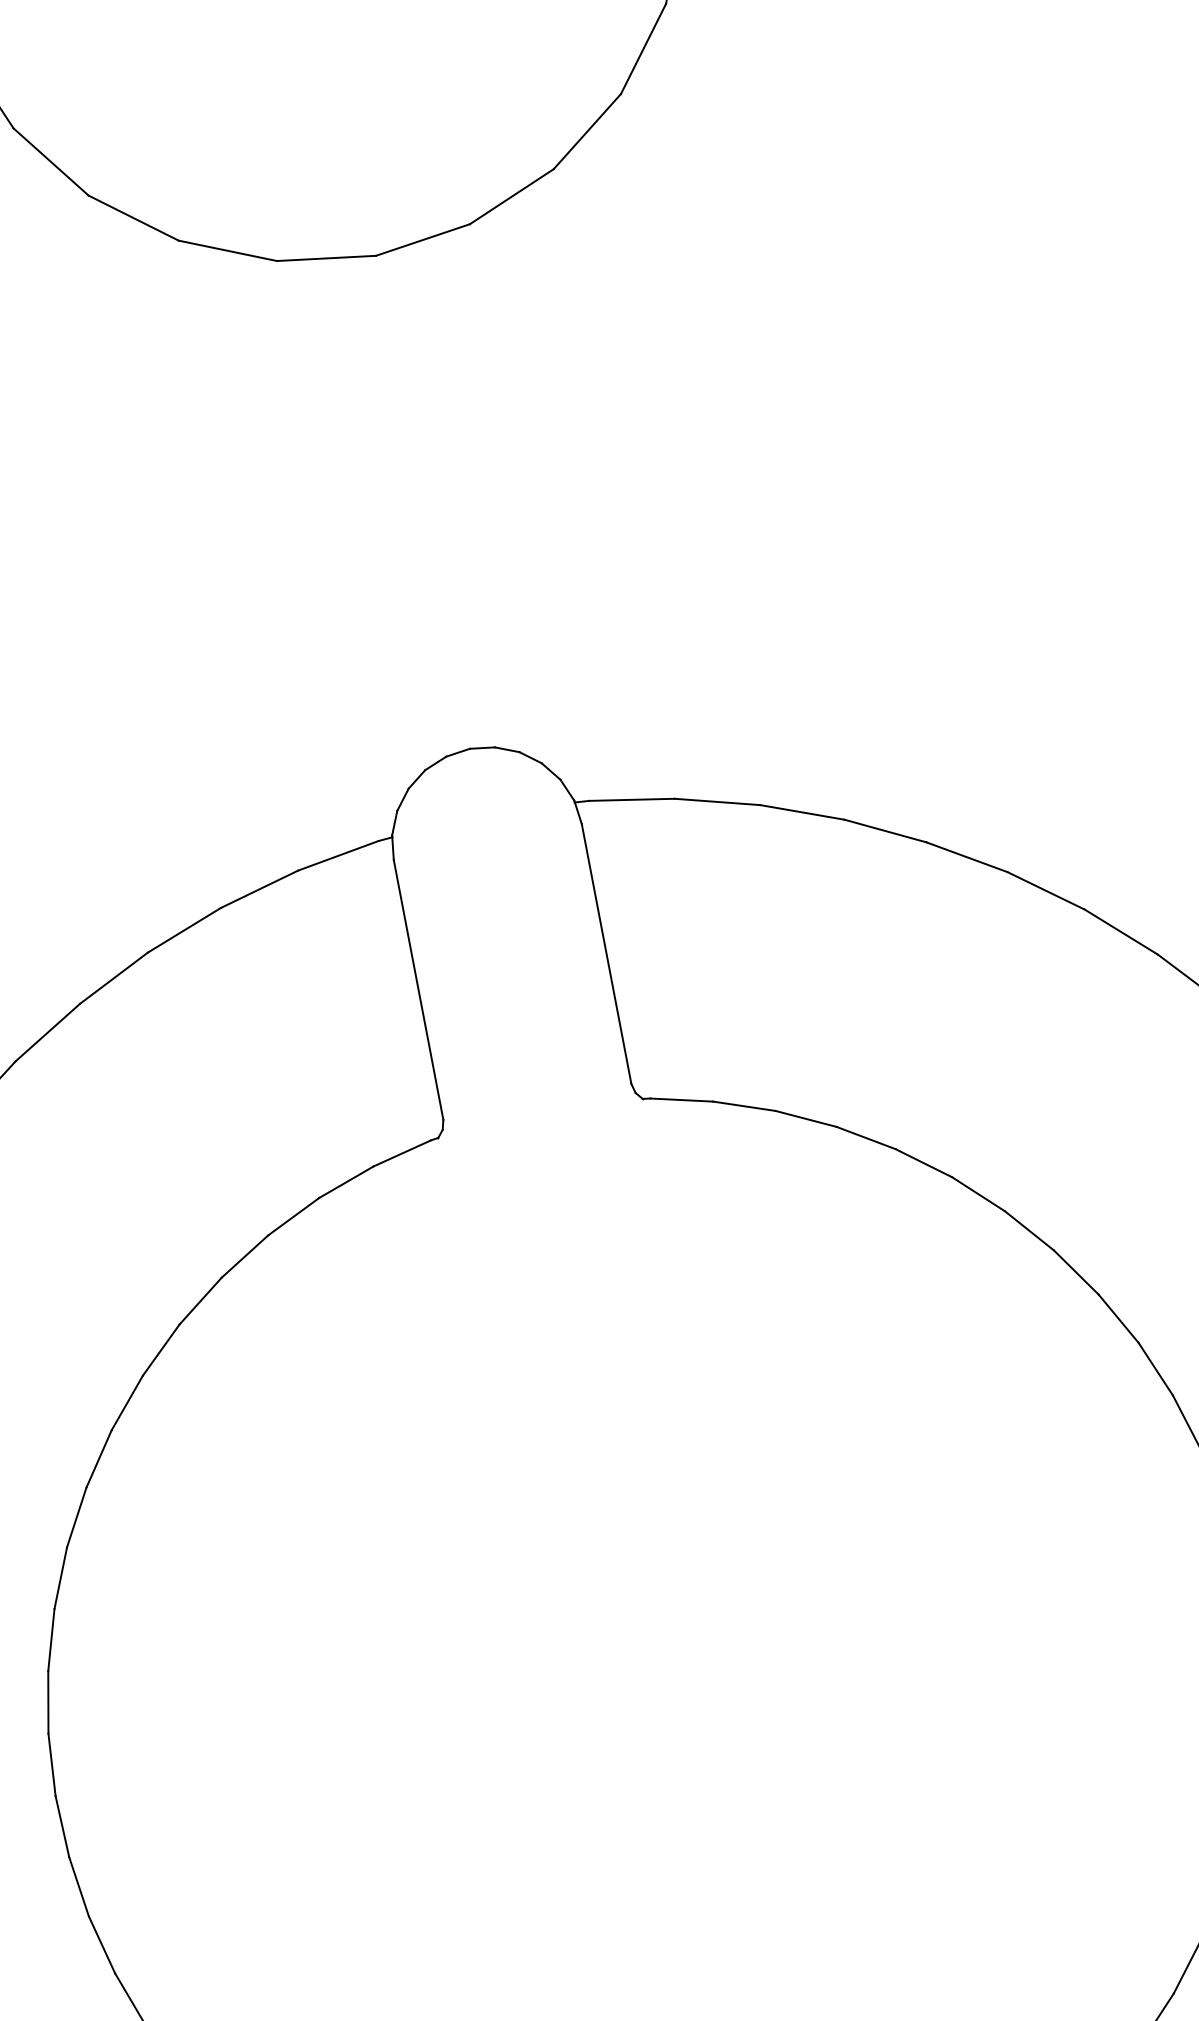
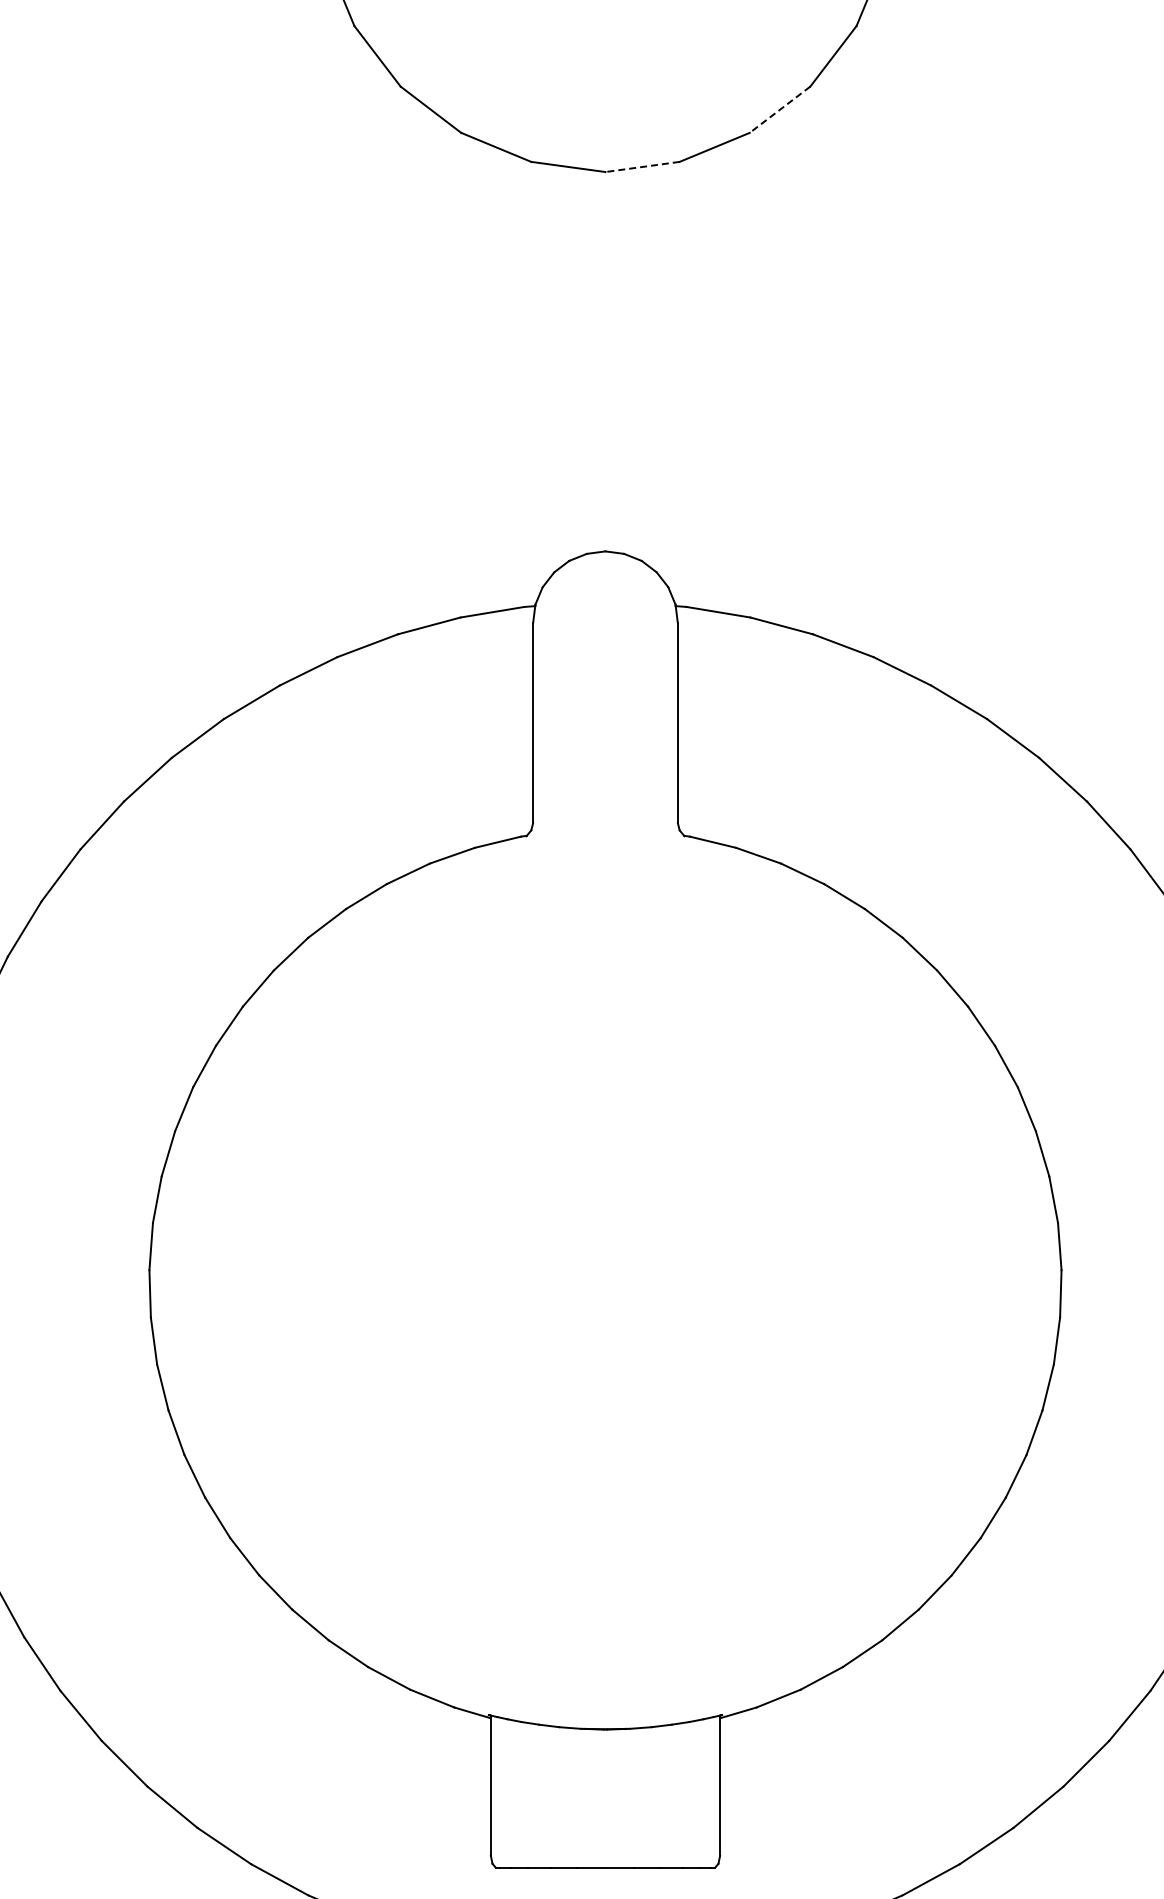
line: (586, 132) -> (779, 110), solid -> dashed
line: (422, 240) -> (642, 167), solid -> dashed

